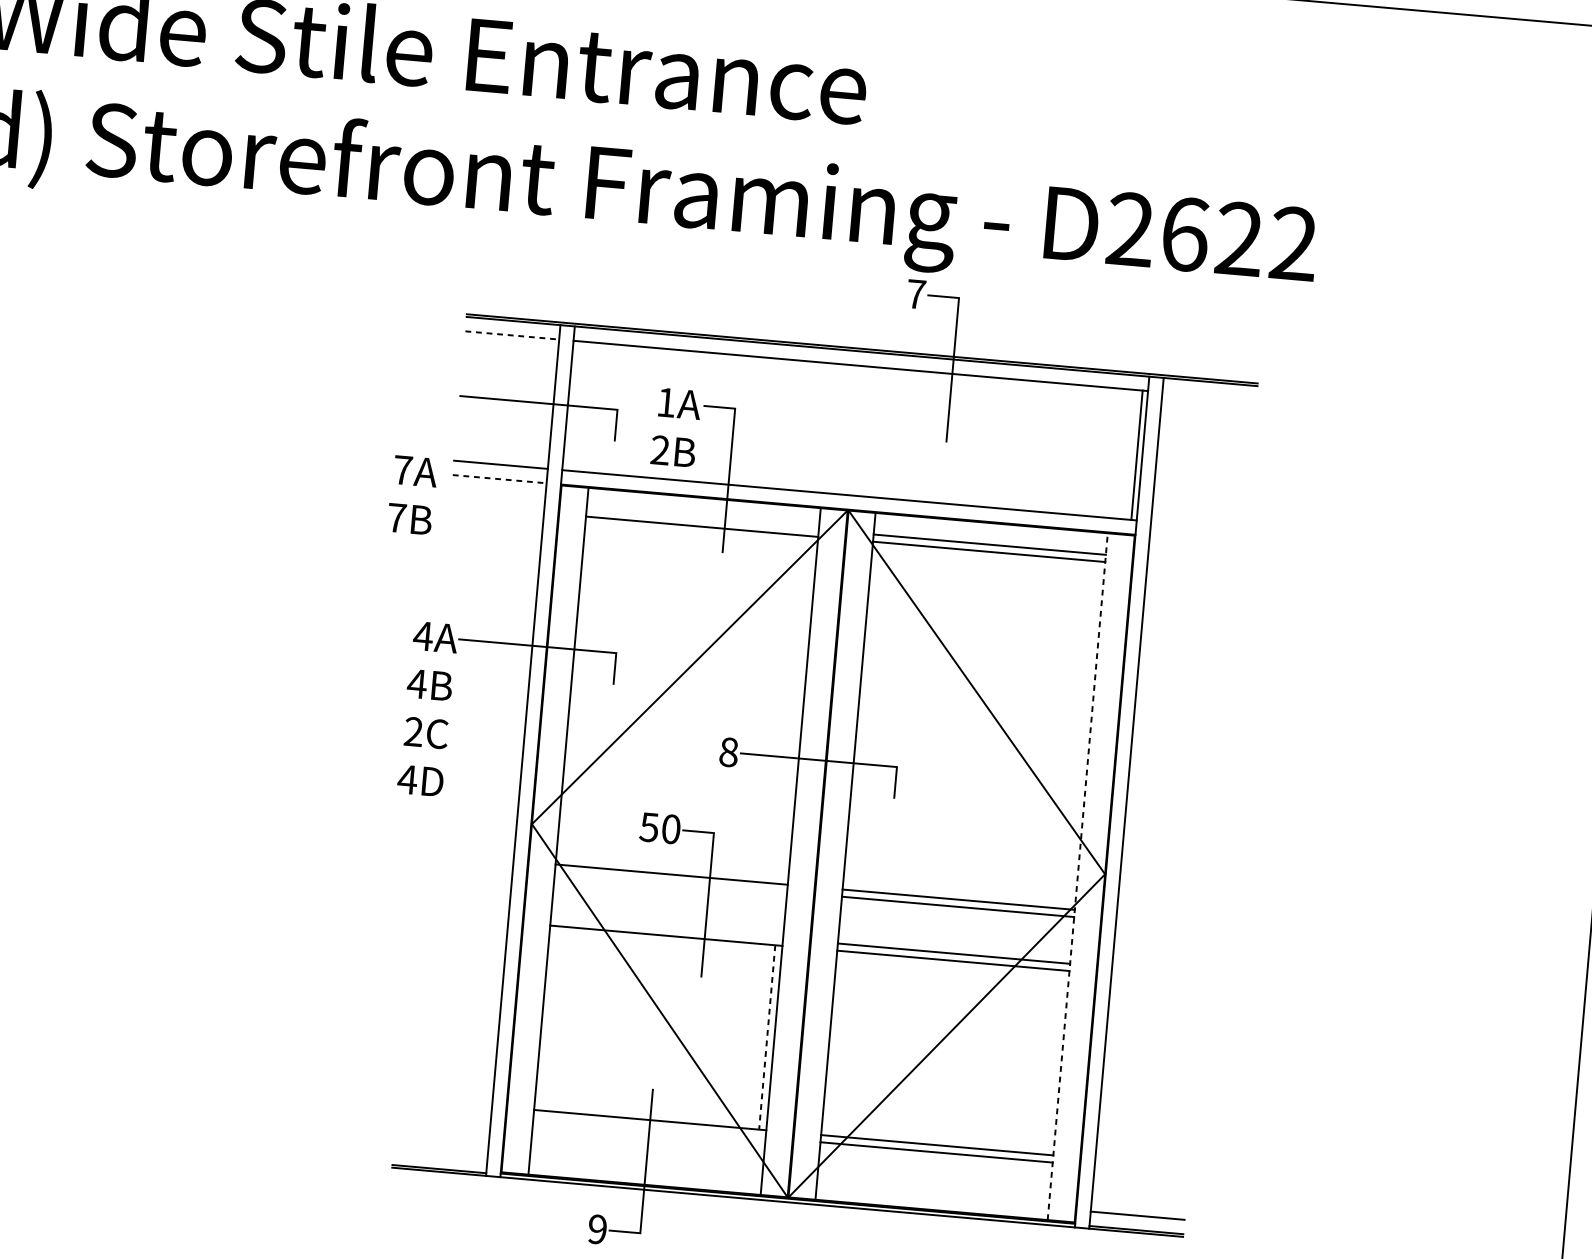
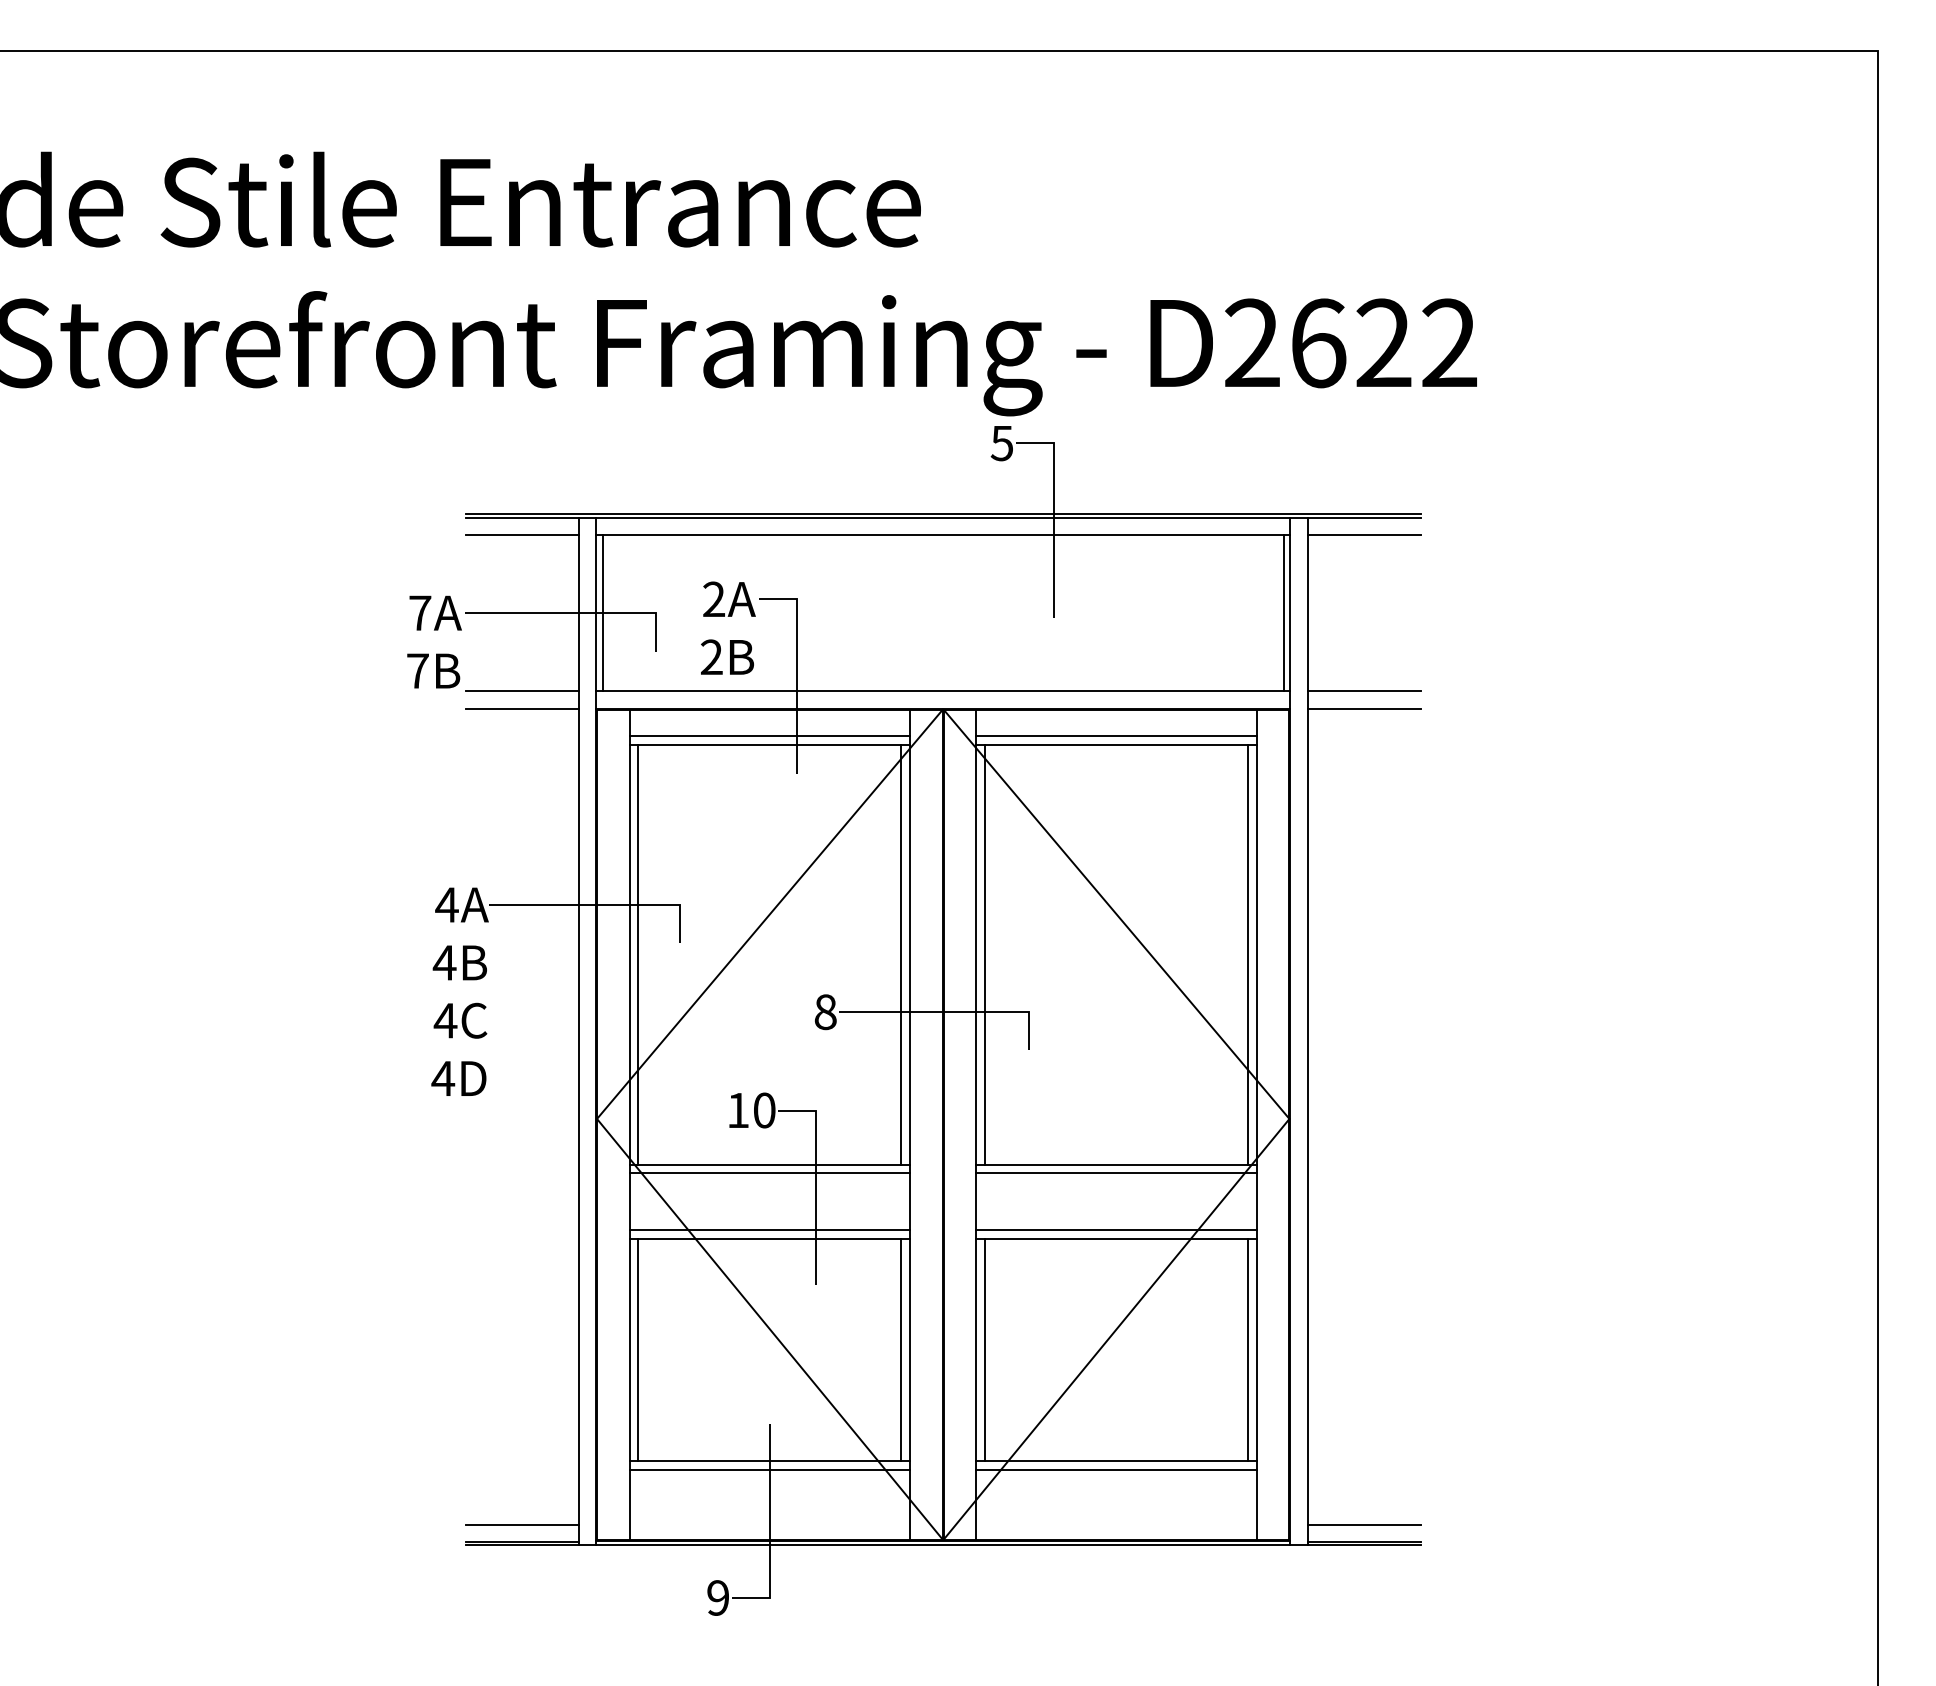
text: (915, 294) -> (1001, 443), 7 -> 5
line: (512, 335) -> (522, 535), dashed -> solid
line: (1208, 396) -> (1363, 535), added
text: (666, 401) -> (713, 598), 1A -> 2A
line: (573, 406) -> (602, 613), added
line: (499, 479) -> (522, 708), dashed -> solid
text: (412, 494) -> (434, 641), moved
line: (702, 519) -> (769, 735), added
line: (1197, 525) -> (1363, 691), added
line: (1196, 539) -> (1363, 708), added
line: (578, 691) -> (638, 954), added
line: (795, 710) -> (901, 954), added
line: (865, 716) -> (985, 954), added
text: (413, 731) -> (445, 1020), 2C -> 4C
line: (1083, 735) -> (1248, 954), added
text: (648, 827) -> (737, 1110), 50 -> 10
line: (1077, 876) -> (1256, 1124), dashed -> solid
line: (670, 881) -> (769, 1173), added
line: (666, 928) -> (769, 1229), added
line: (549, 1017) -> (638, 1349), added
line: (767, 1037) -> (901, 1350), dashed -> solid
line: (836, 1043) -> (985, 1349), added
line: (1054, 1062) -> (1248, 1349), added
line: (649, 1127) -> (769, 1470), added
line: (440, 1154) -> (521, 1524), added

